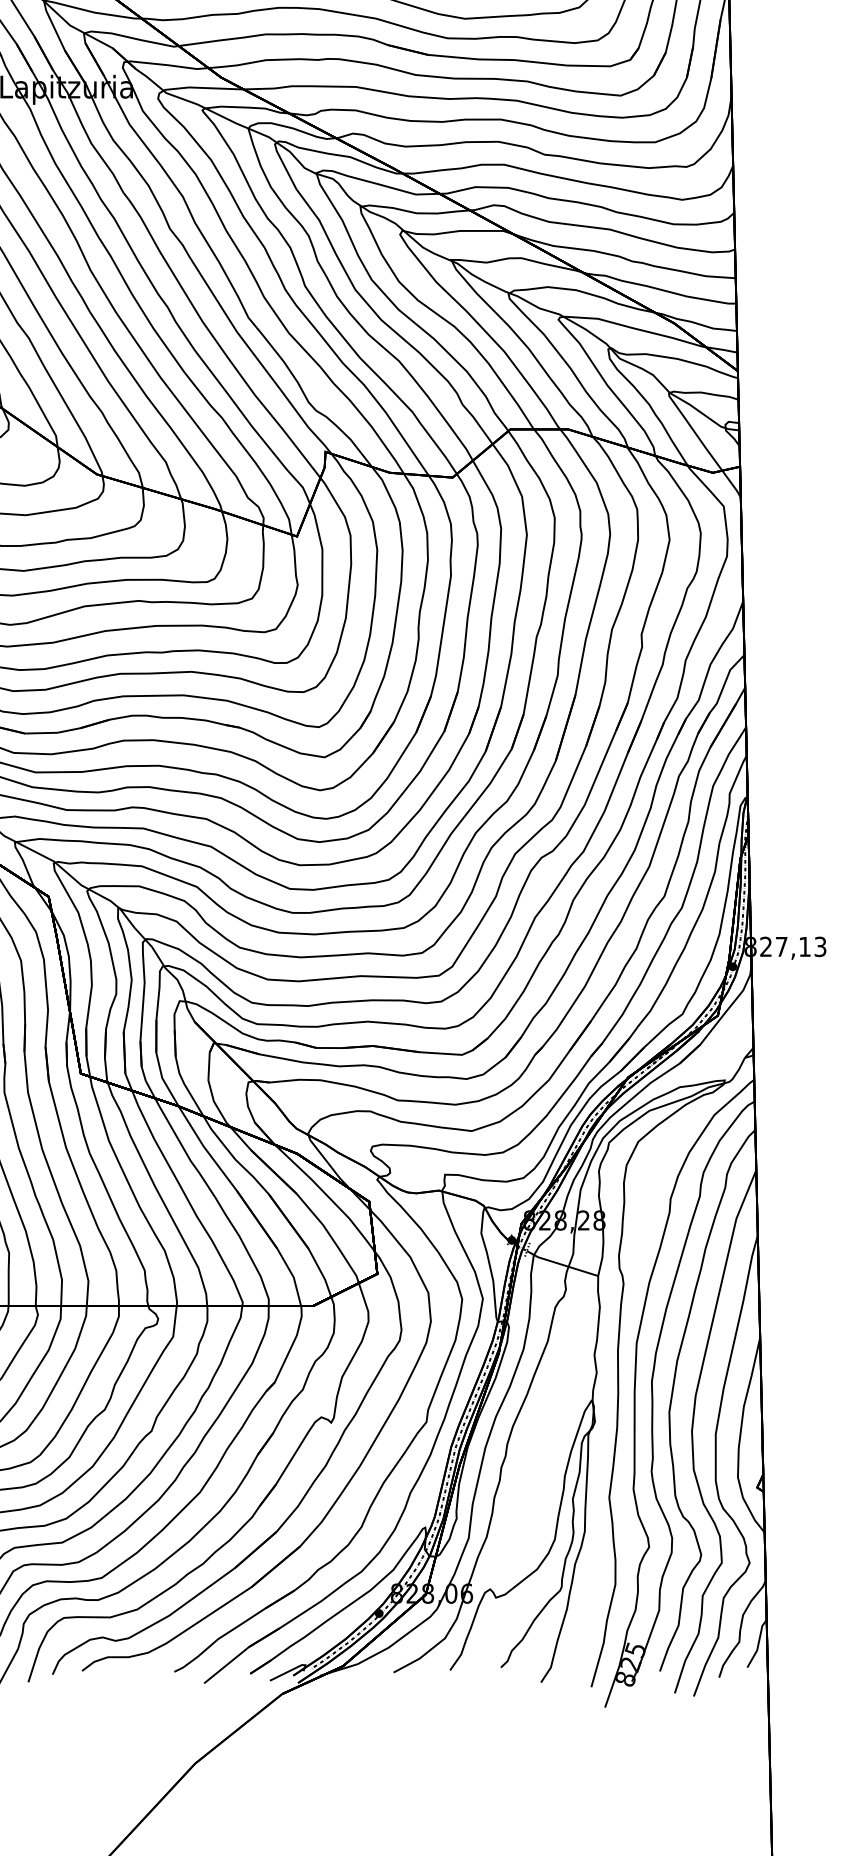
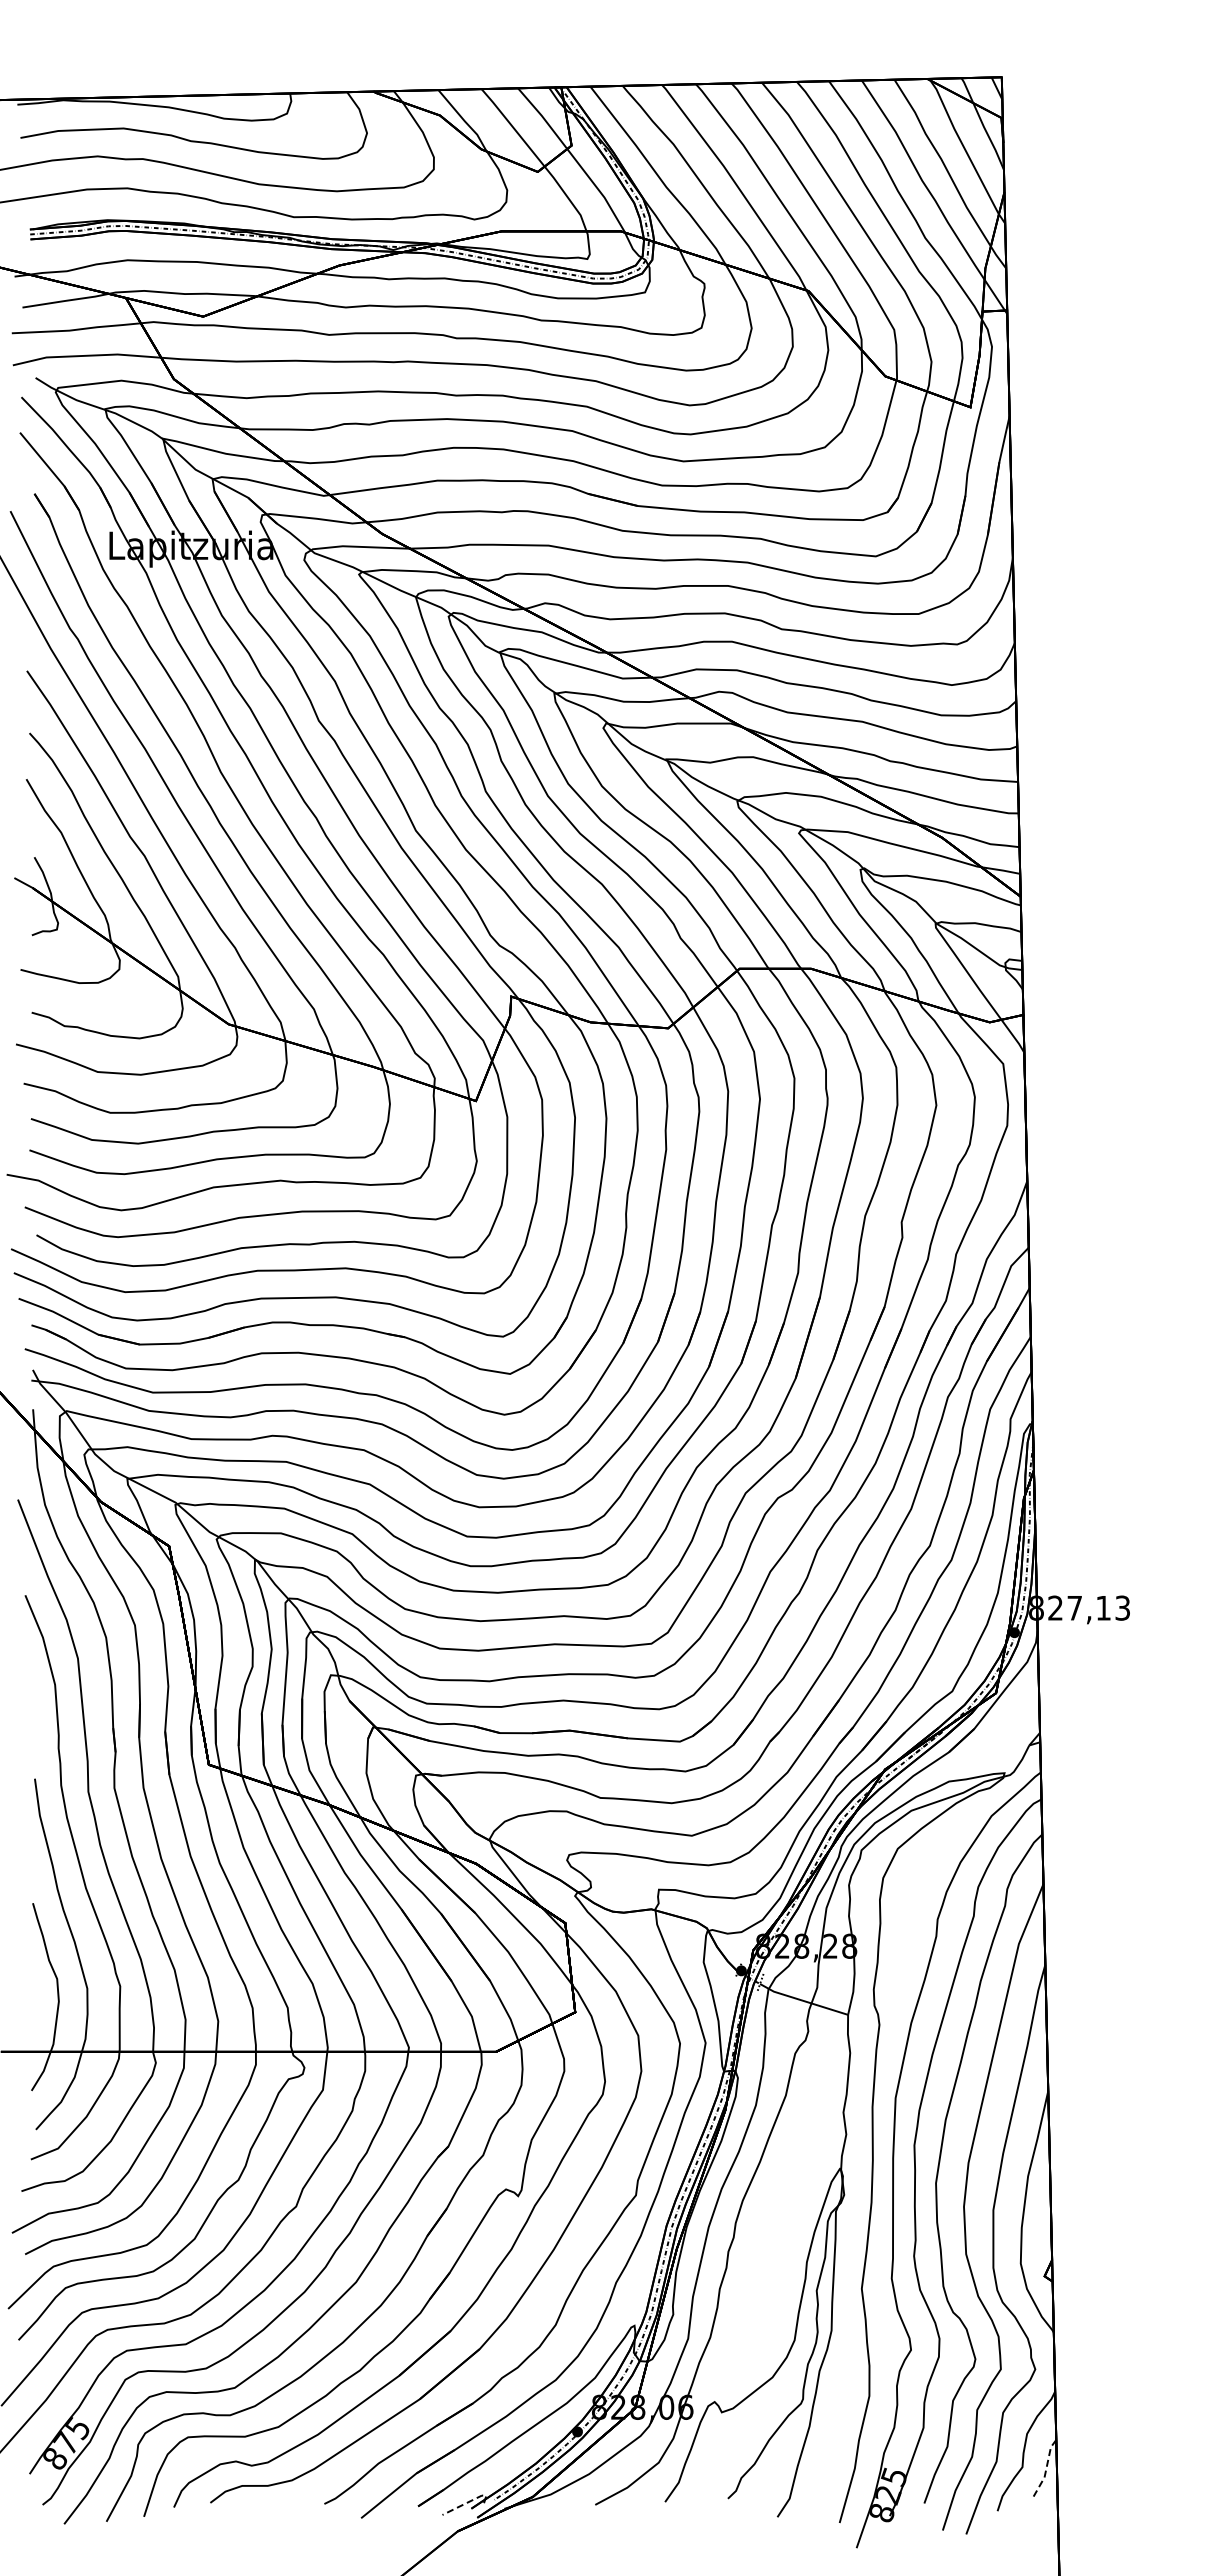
line: (758, 1643) -> (1046, 2469), solid -> dashed
line: (290, 1670) -> (468, 2502), solid -> dashed

